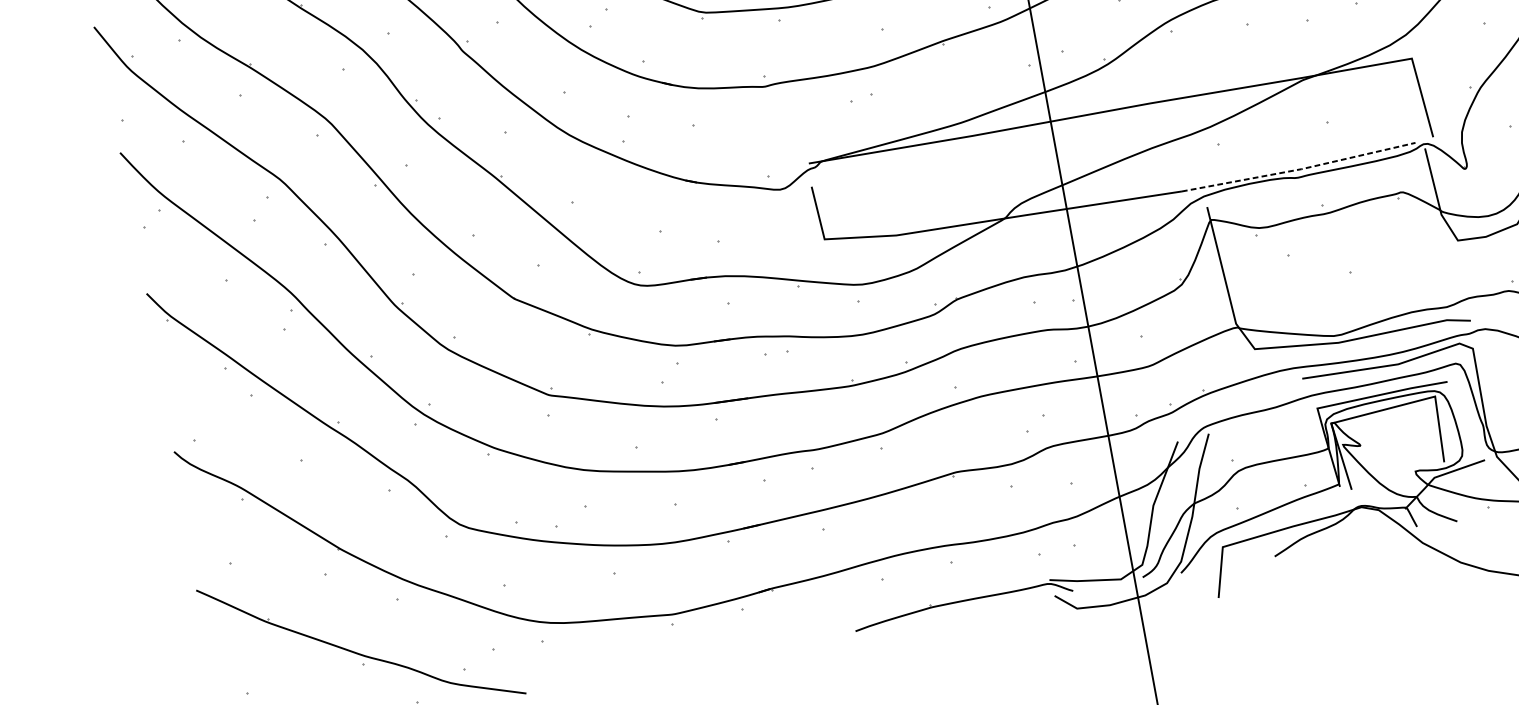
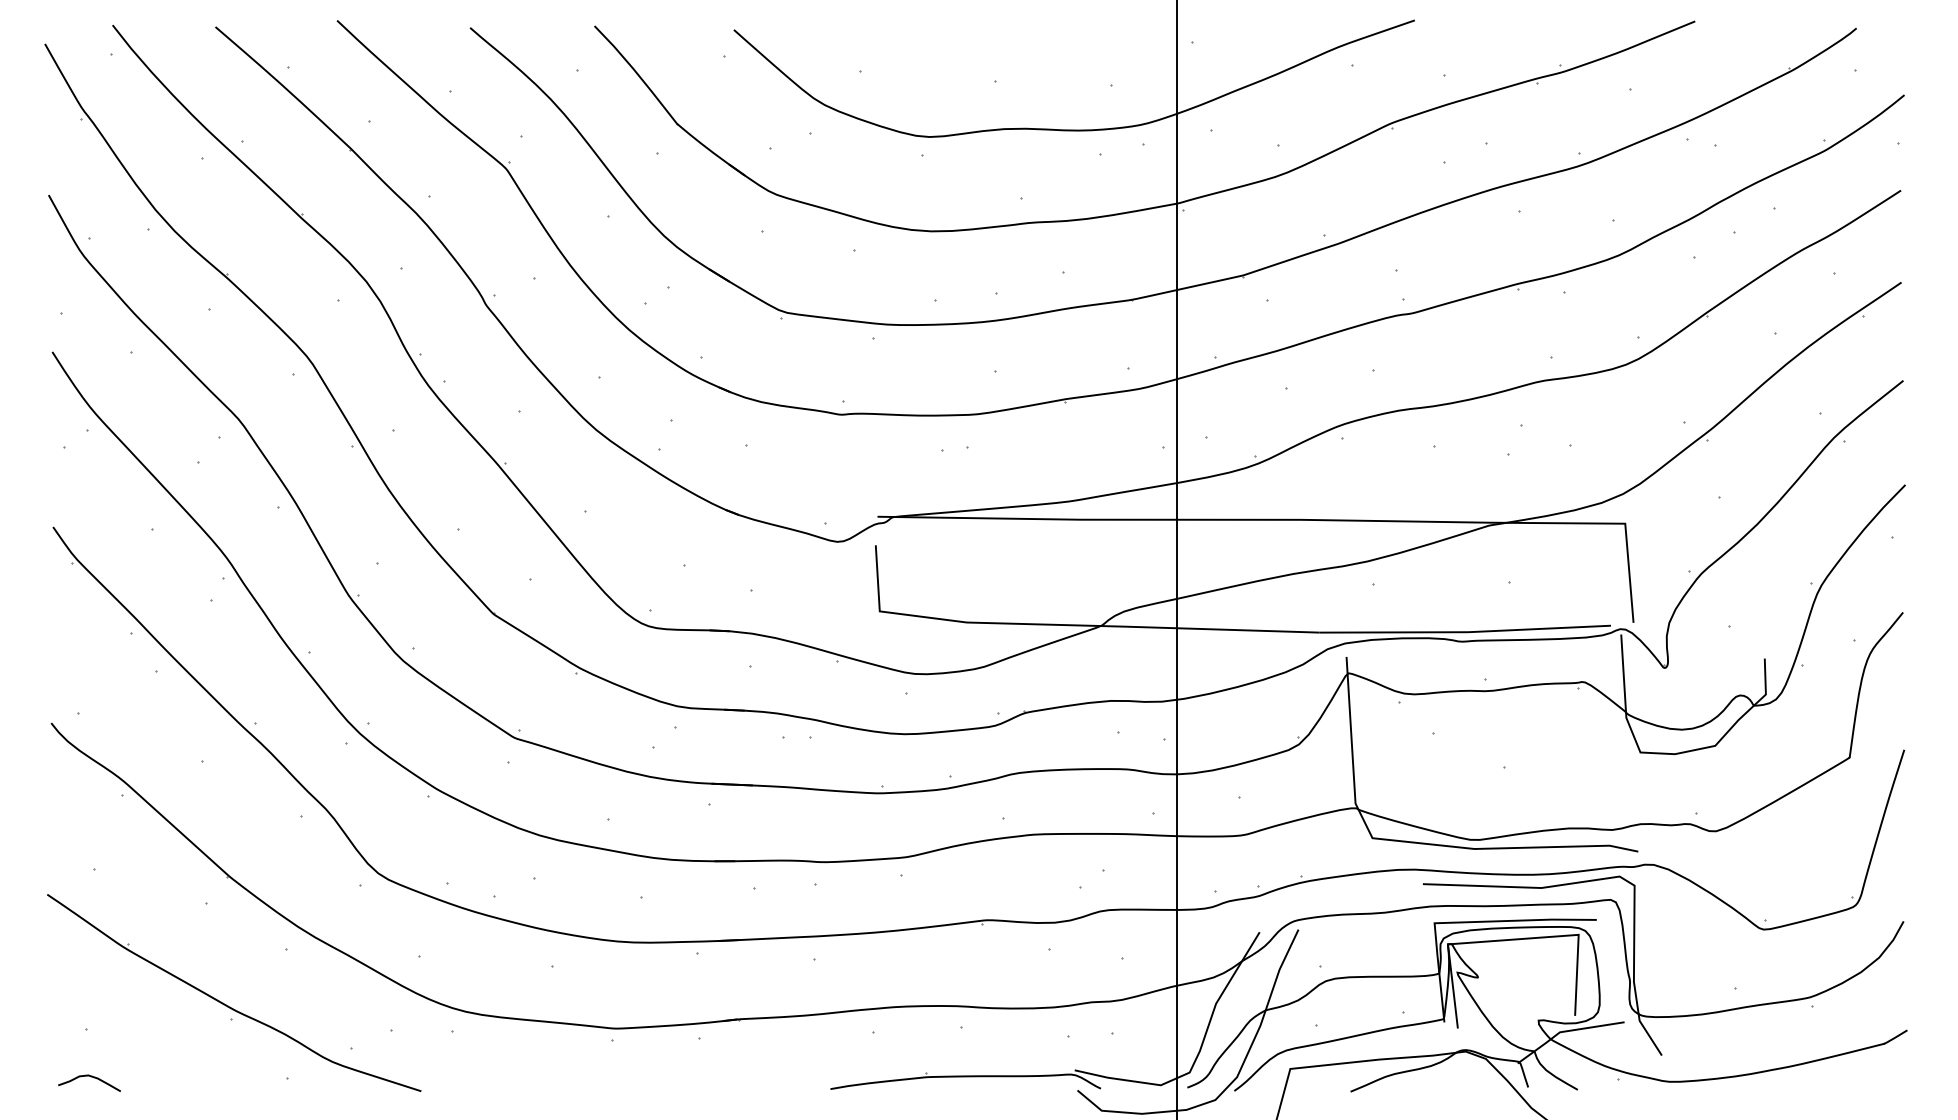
line: (1300, 169) -> (1466, 632), dashed -> solid

